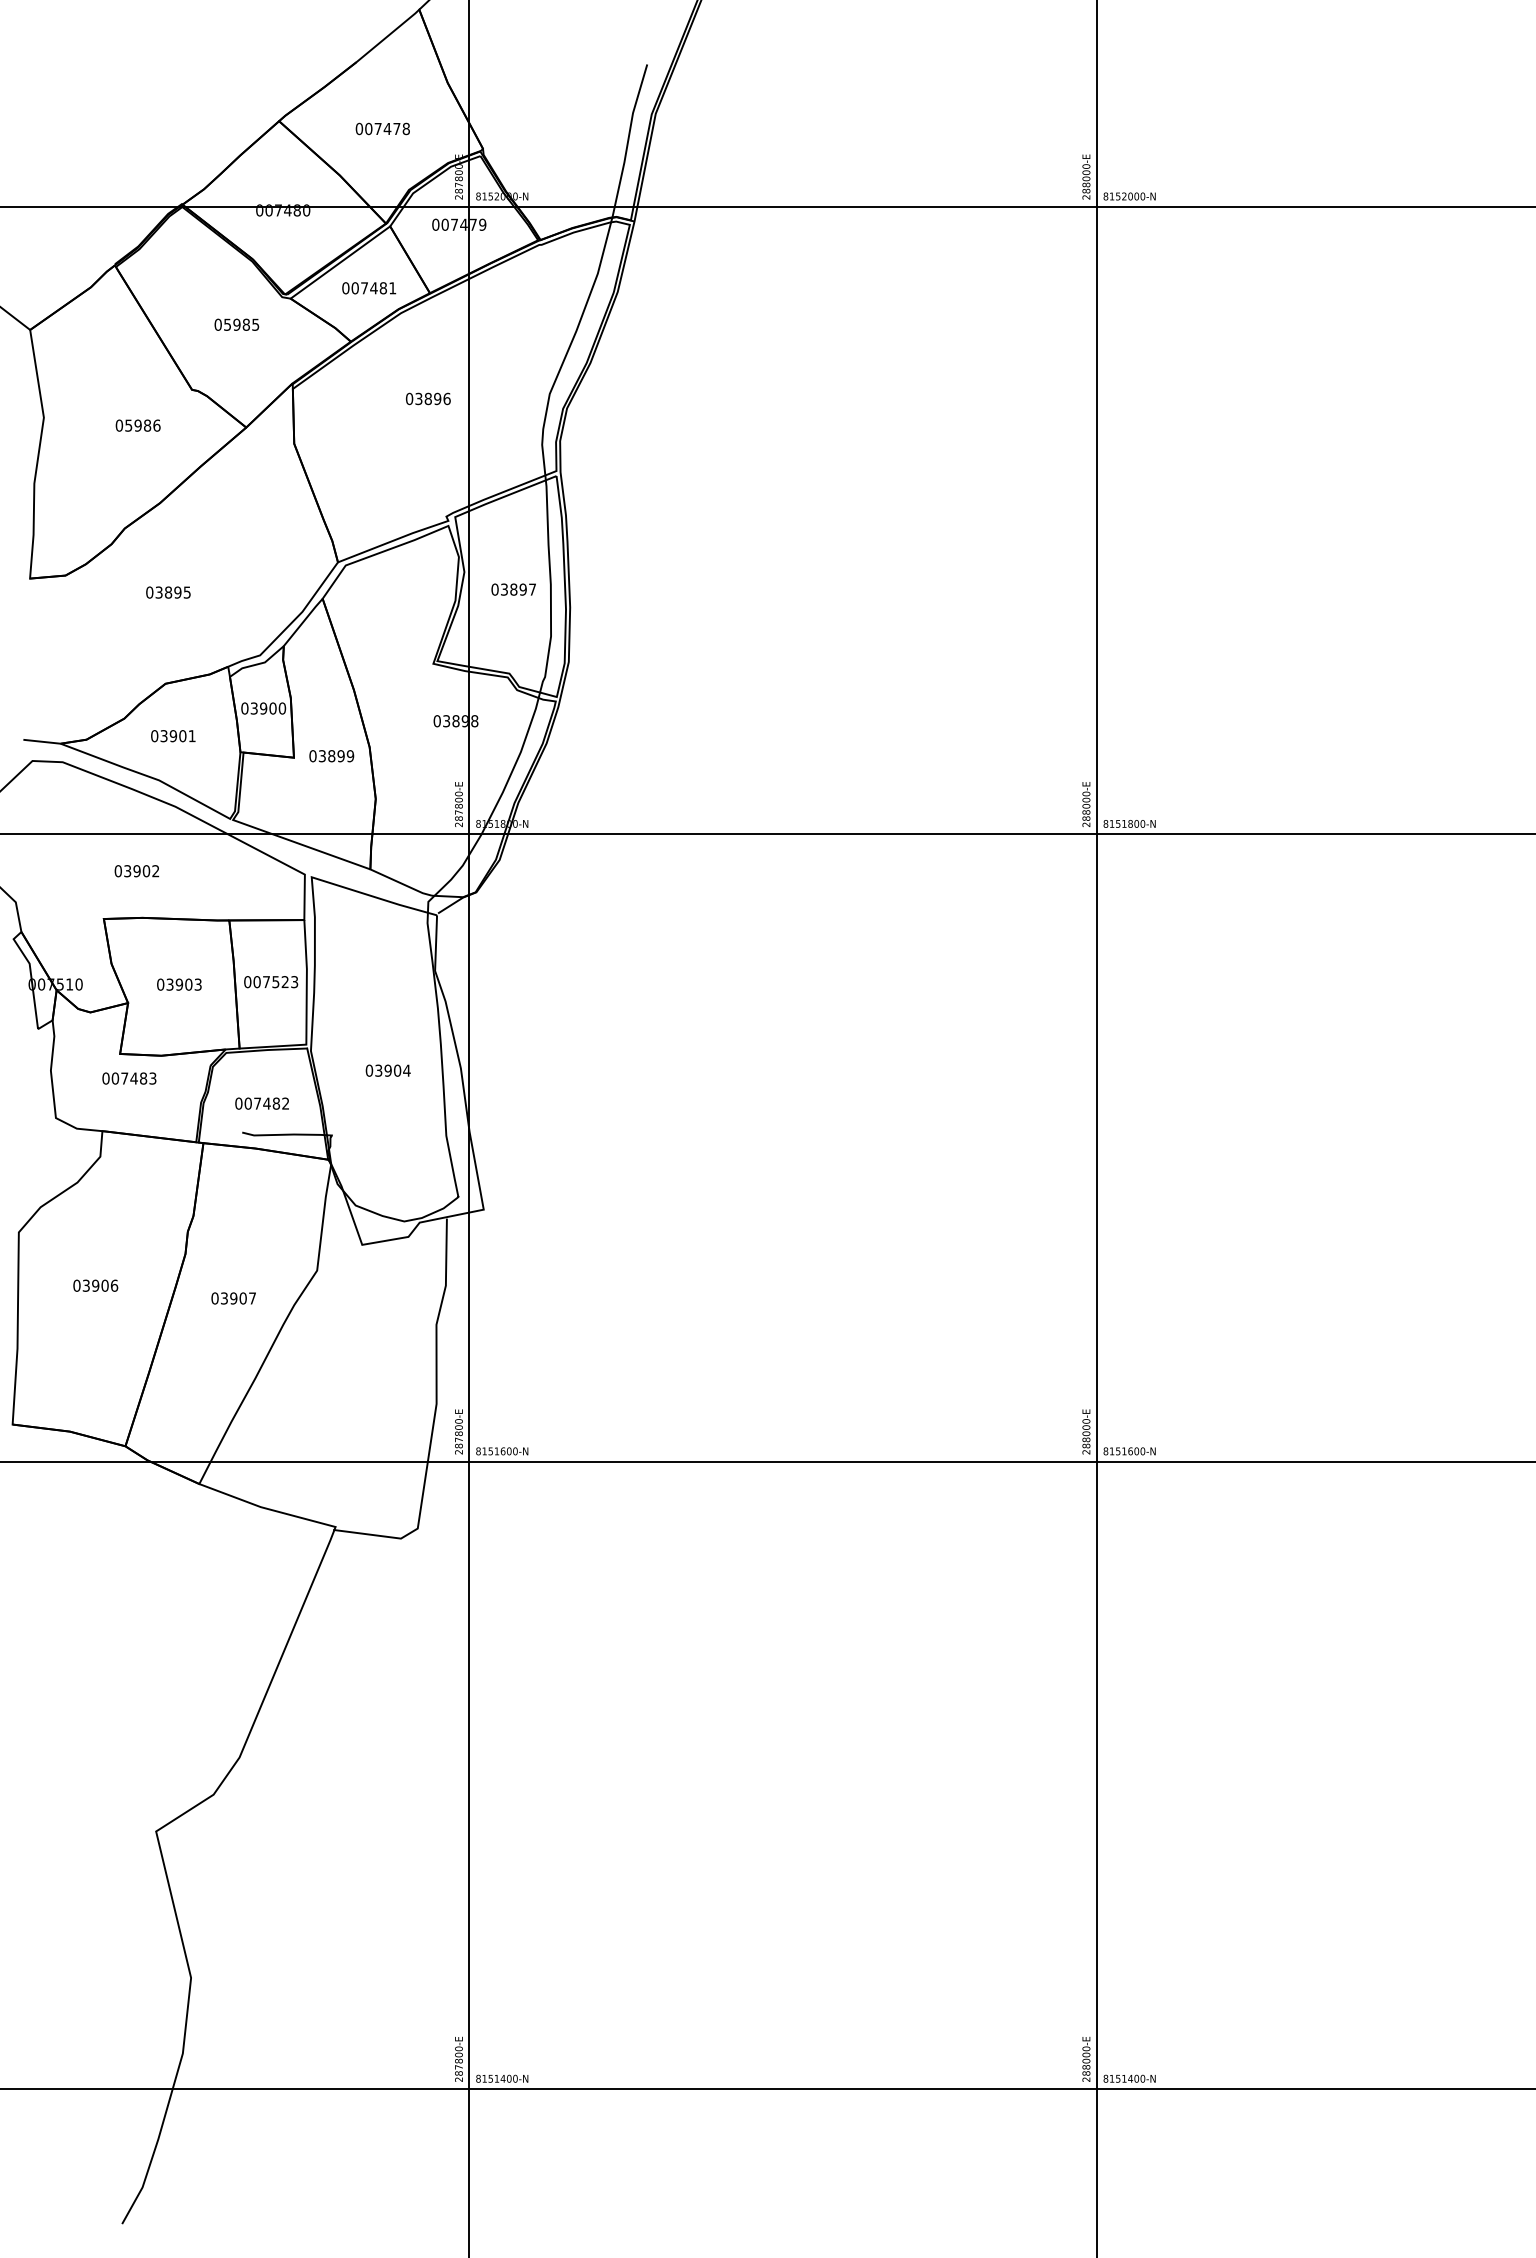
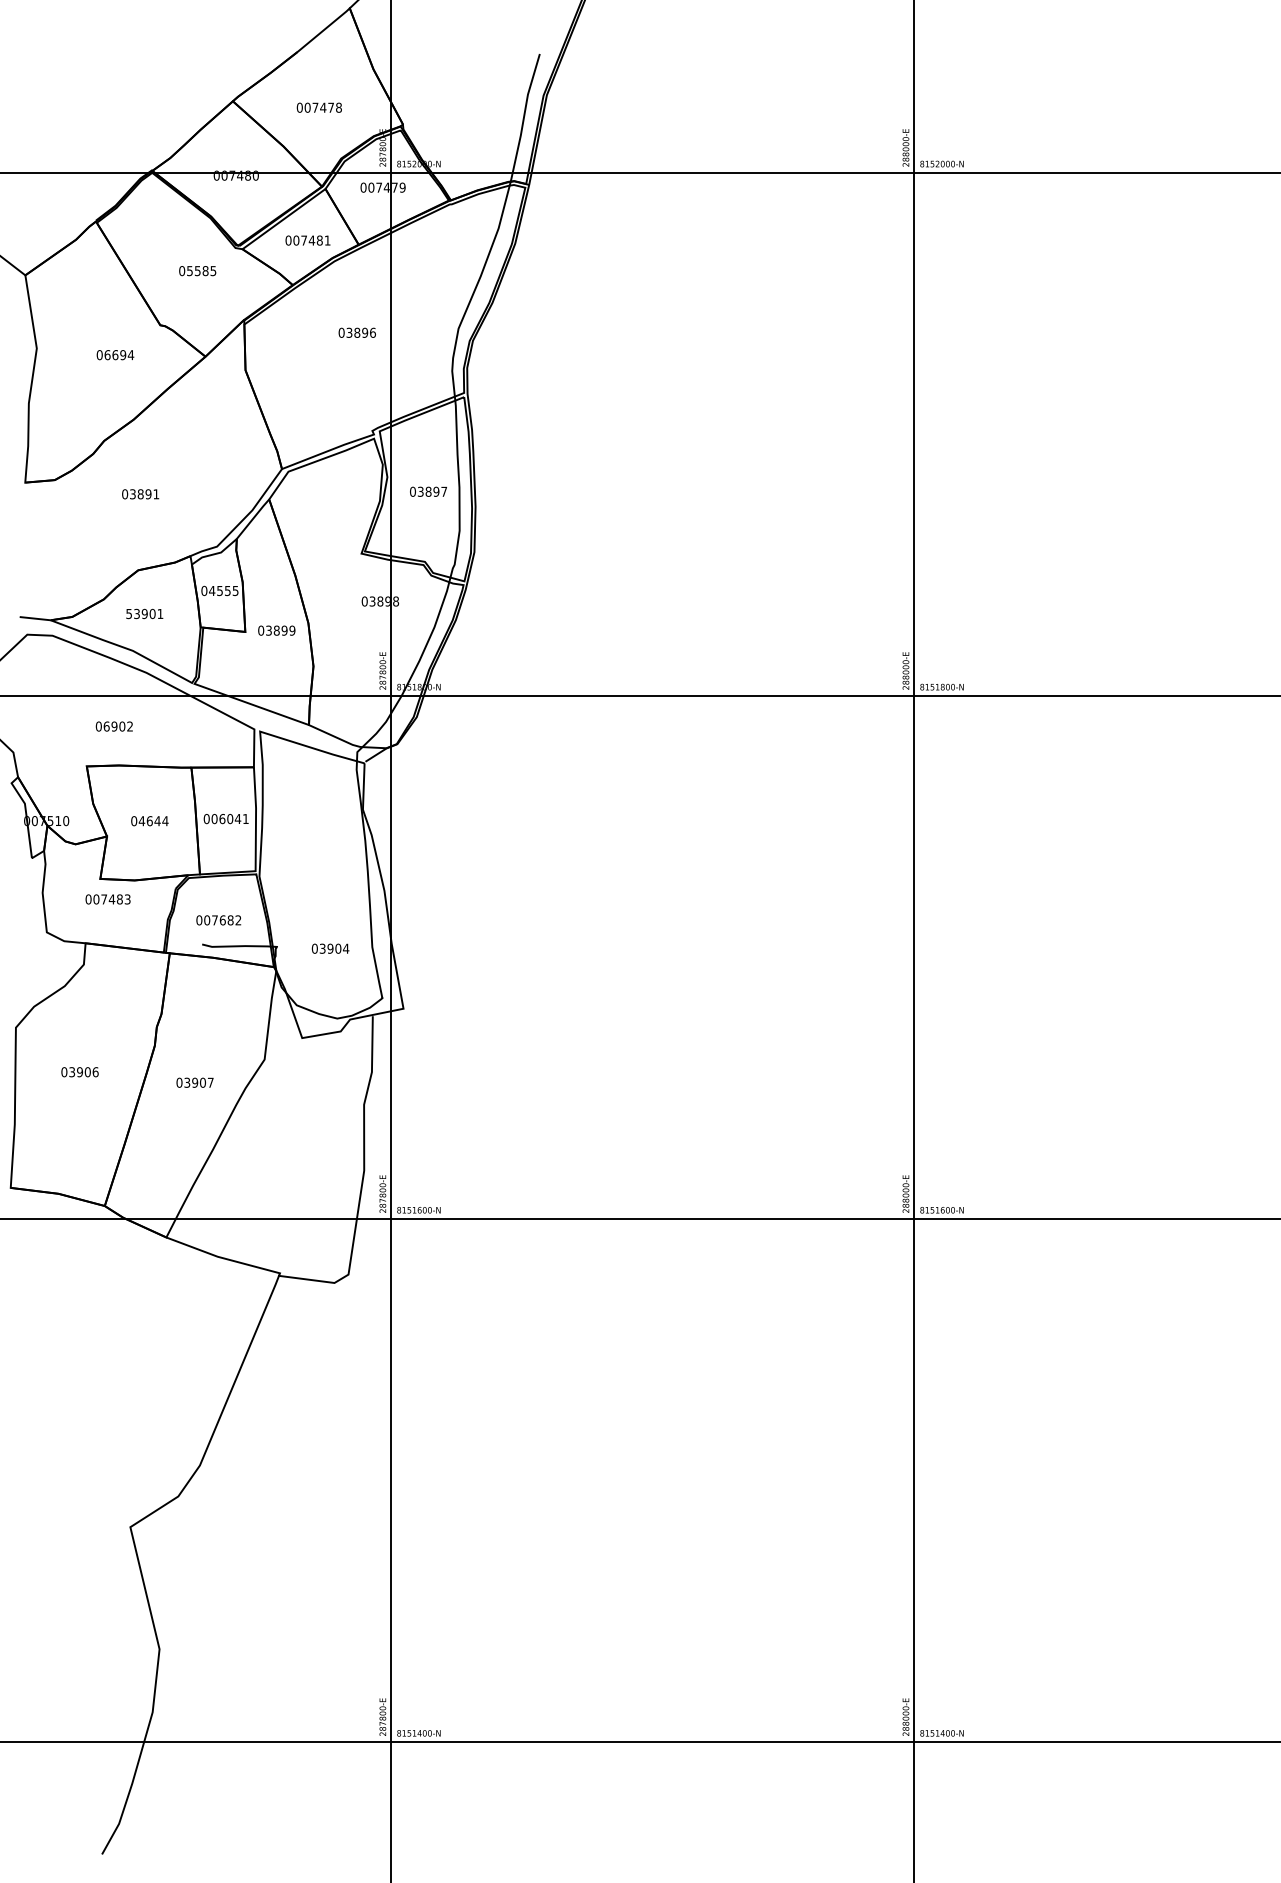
text: (236, 324) -> (197, 270), 05985 -> 05585
text: (142, 425) -> (119, 354), 05986 -> 06694
text: (186, 592) -> (155, 494), 03895 -> 03891
text: (268, 708) -> (224, 590), 03900 -> 04555
text: (154, 736) -> (129, 614), 03901 -> 53901
text: (127, 871) -> (106, 726), 03902 -> 06902
text: (280, 982) -> (234, 819), 007523 -> 006041
text: (184, 984) -> (154, 821), 03903 -> 04644
text: (387, 1070) -> (329, 948), moved
text: (266, 1103) -> (222, 920), 007482 -> 007682

